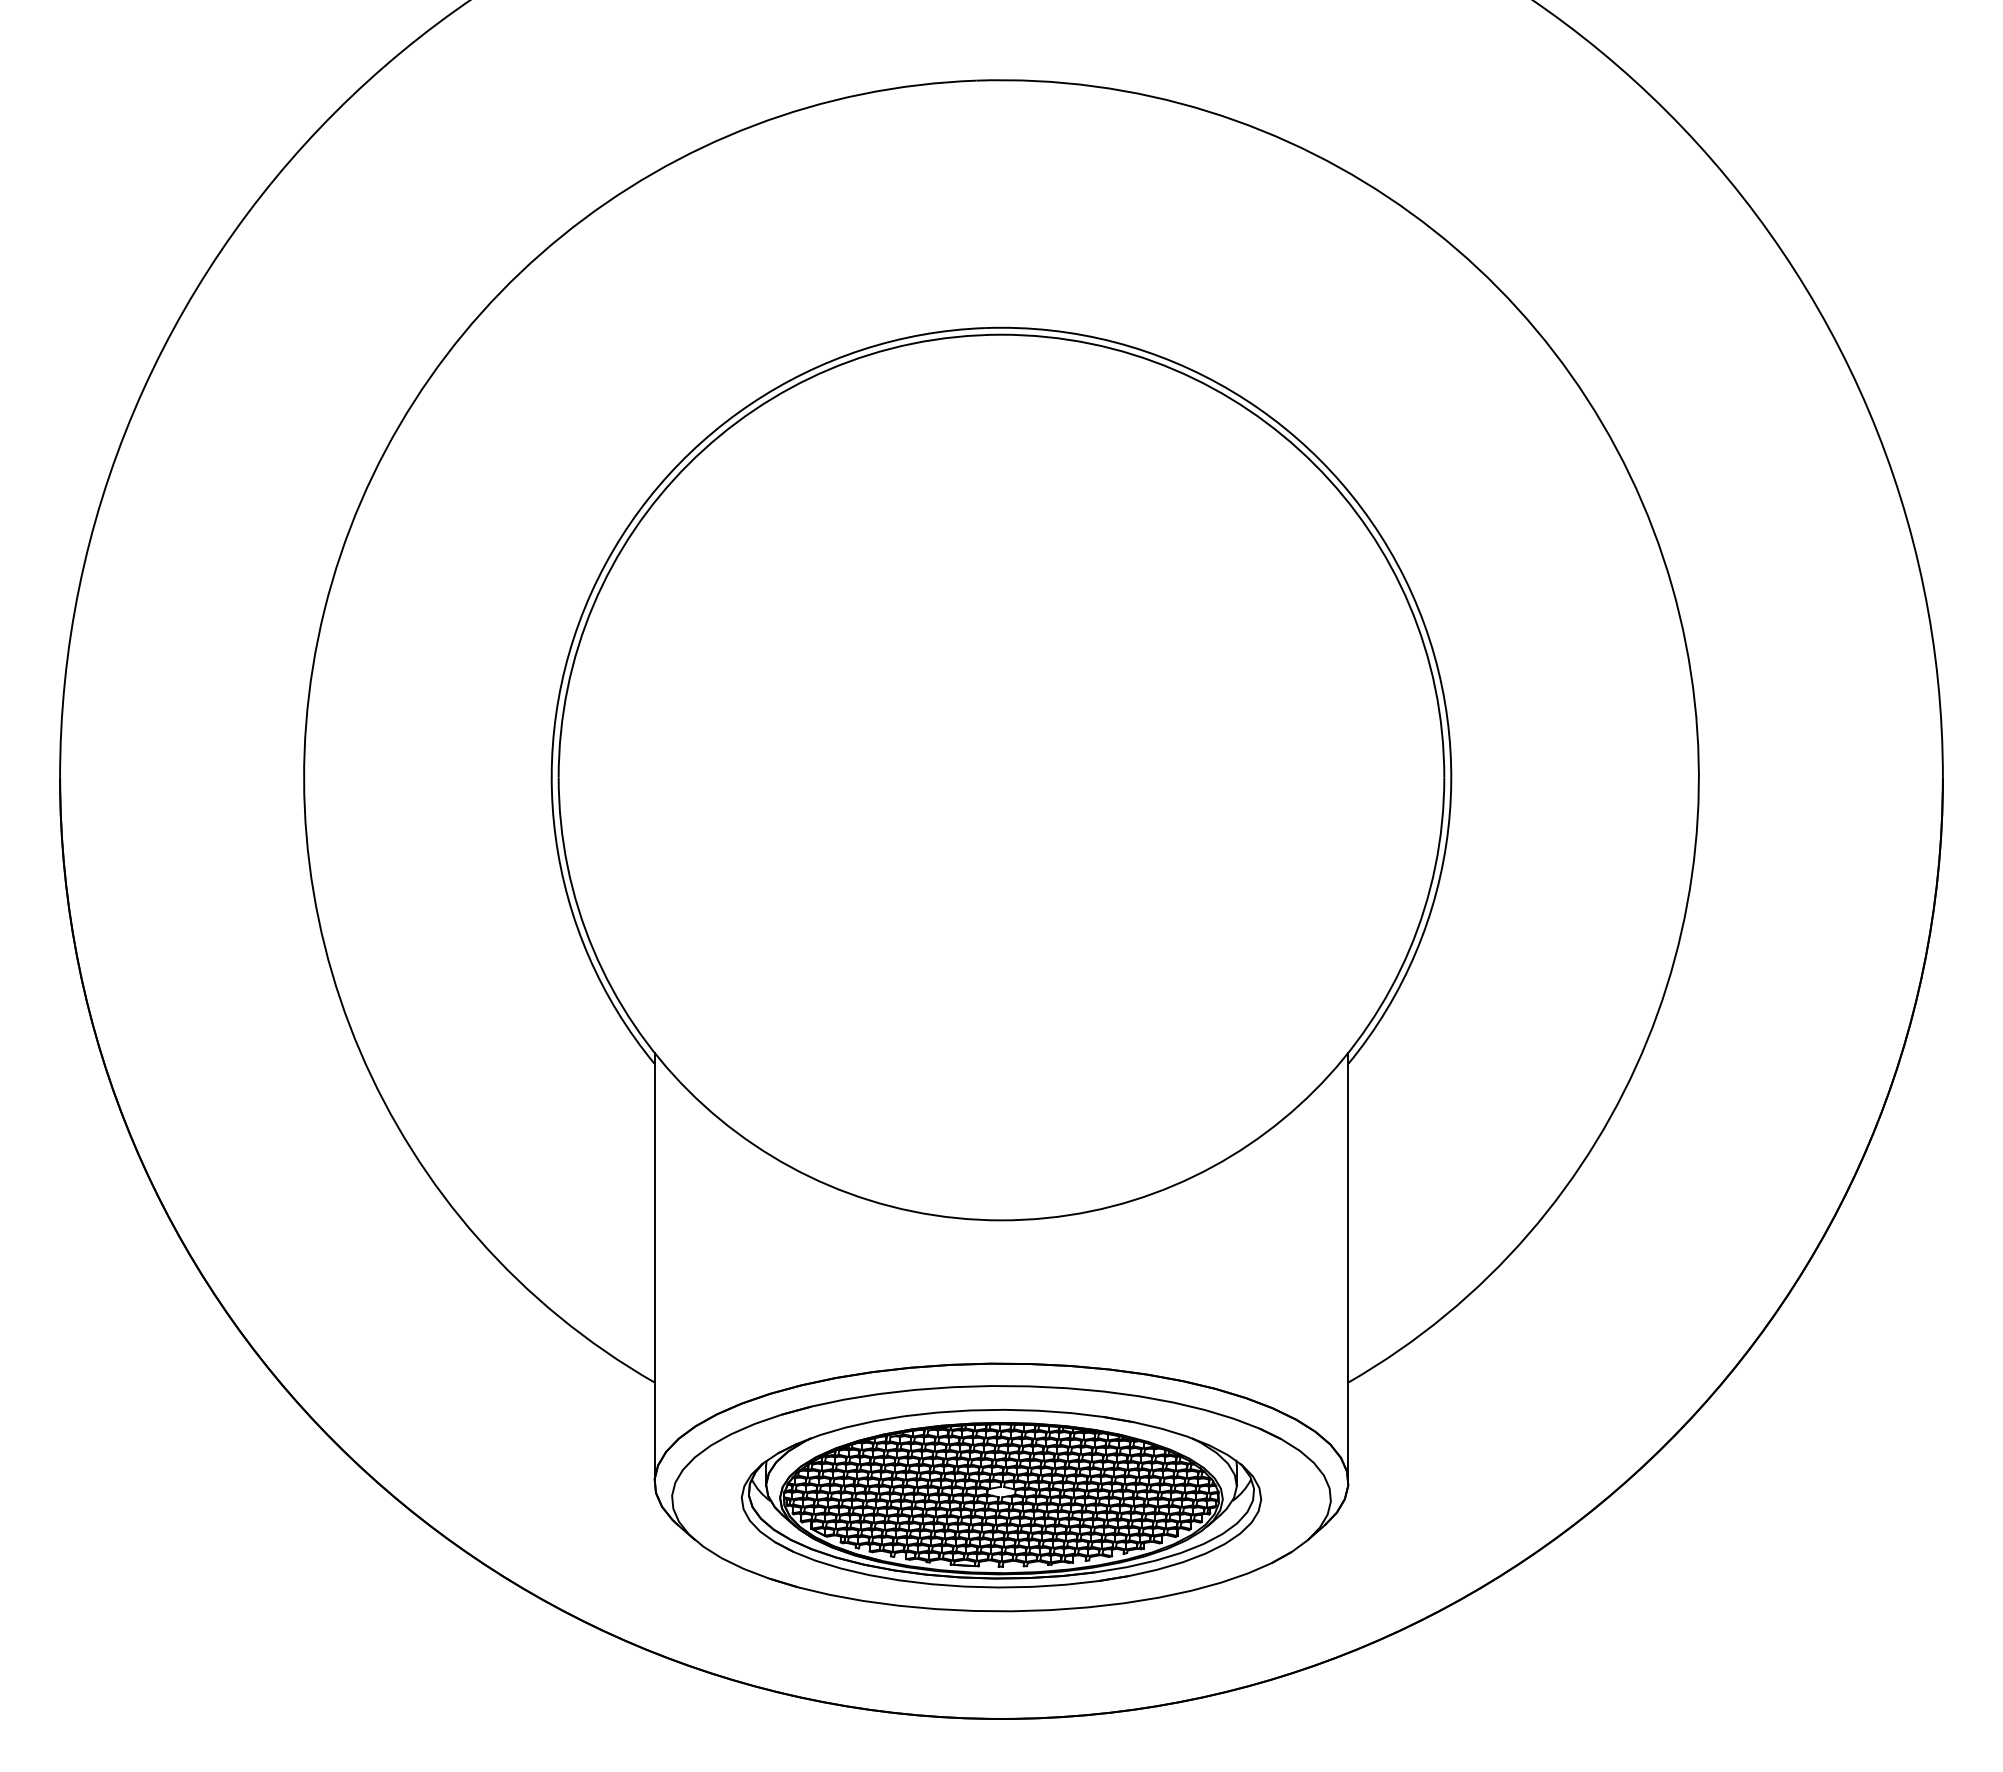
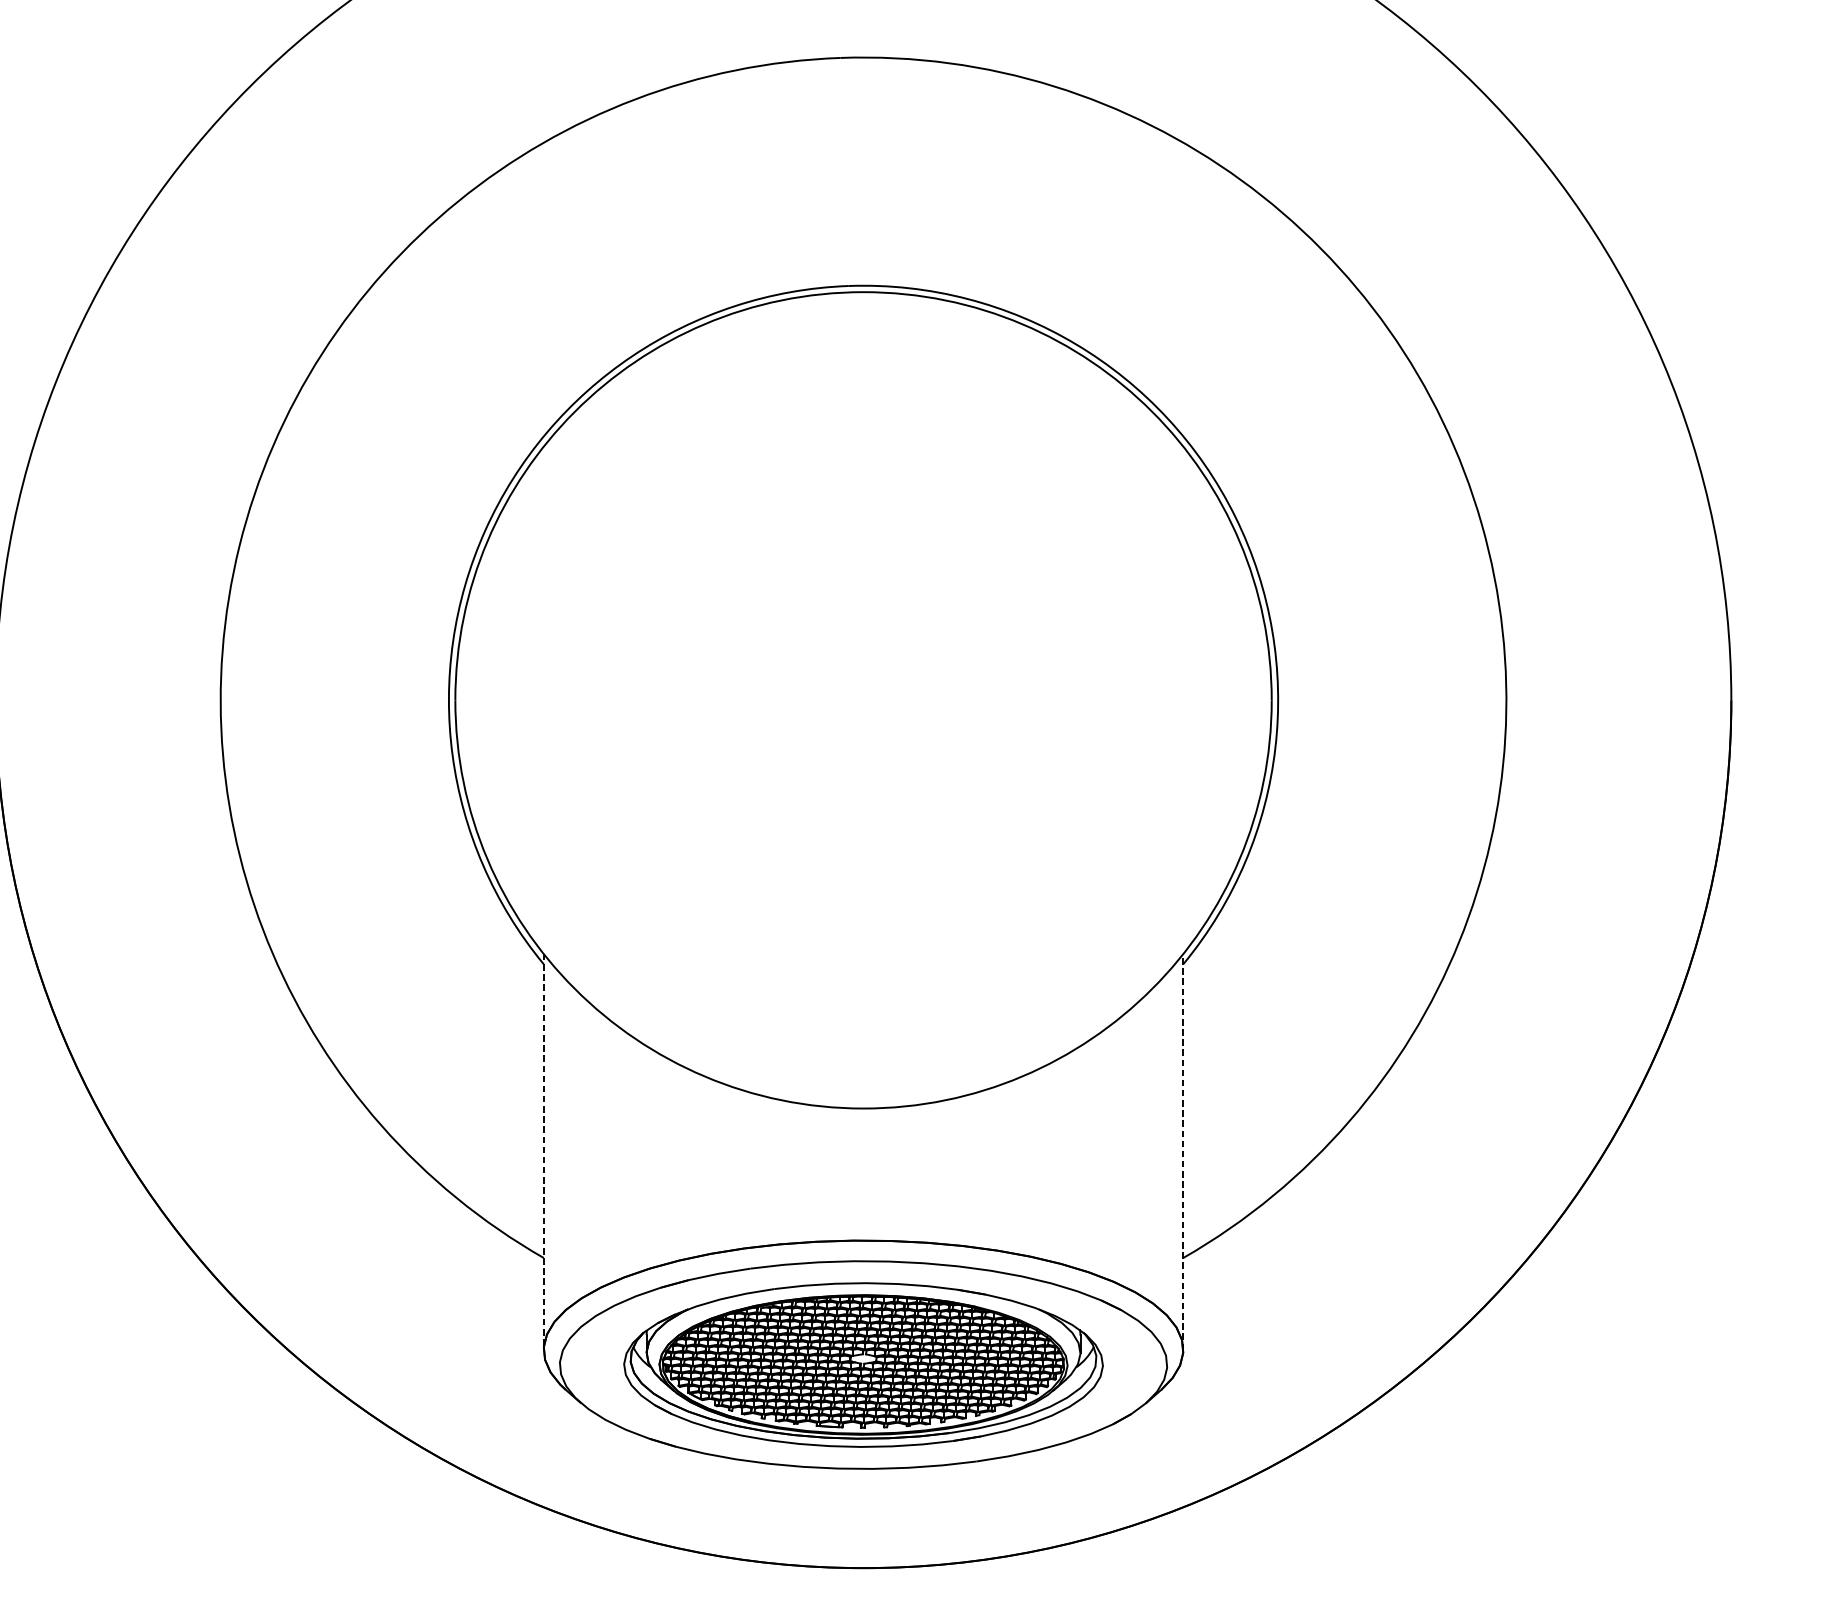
line: (654, 1267) -> (543, 1151), solid -> dashed
line: (1348, 1267) -> (1183, 1151), solid -> dashed

